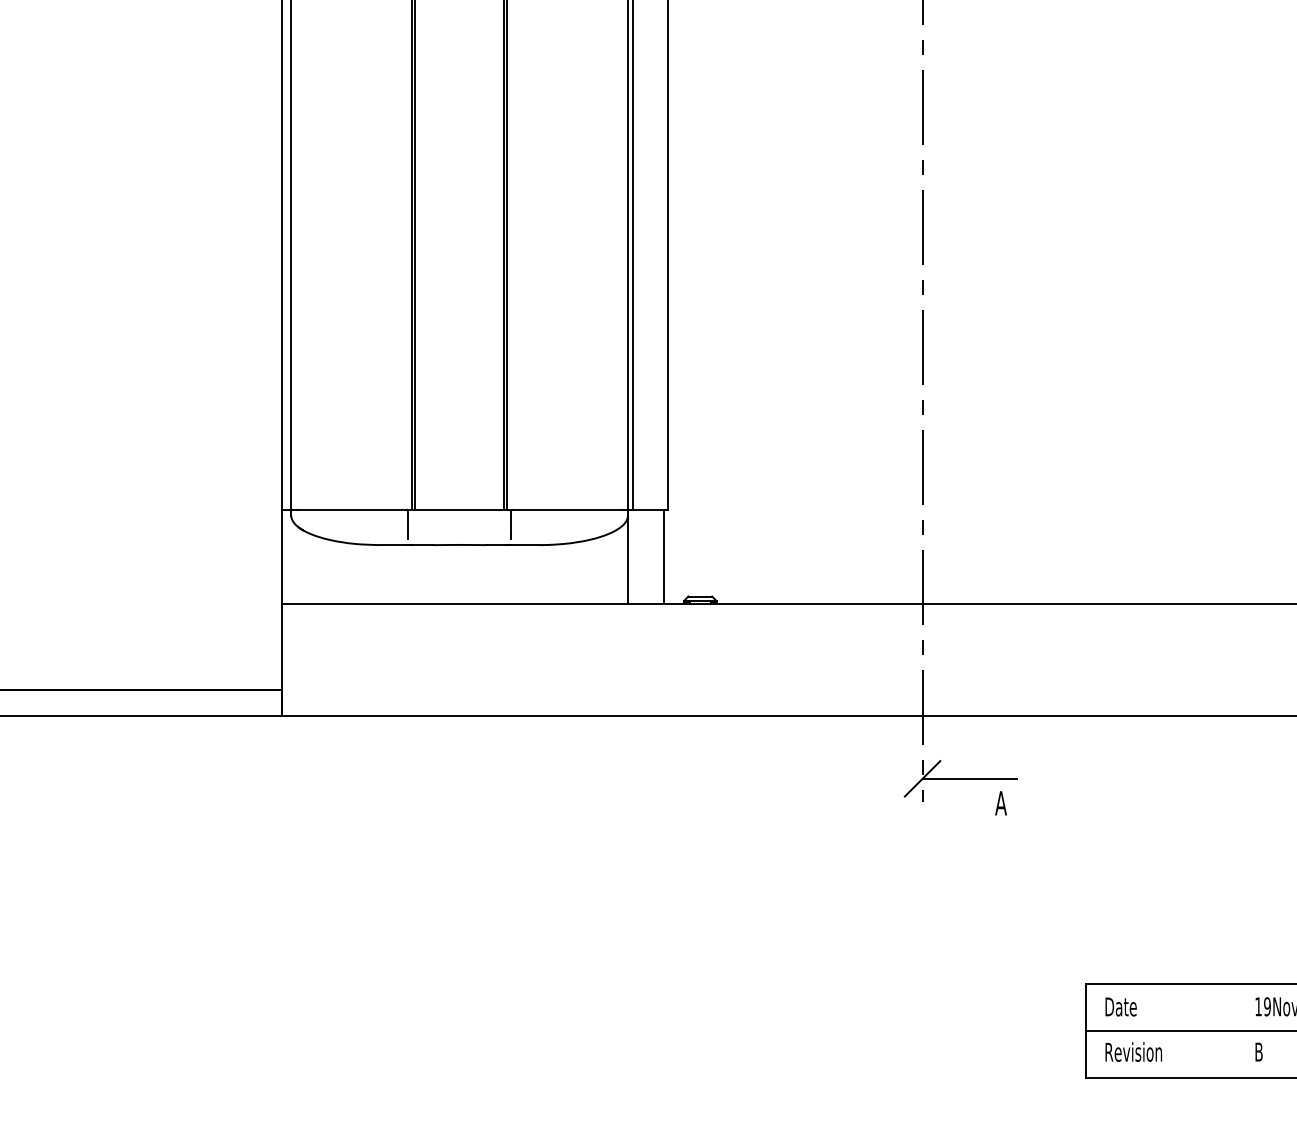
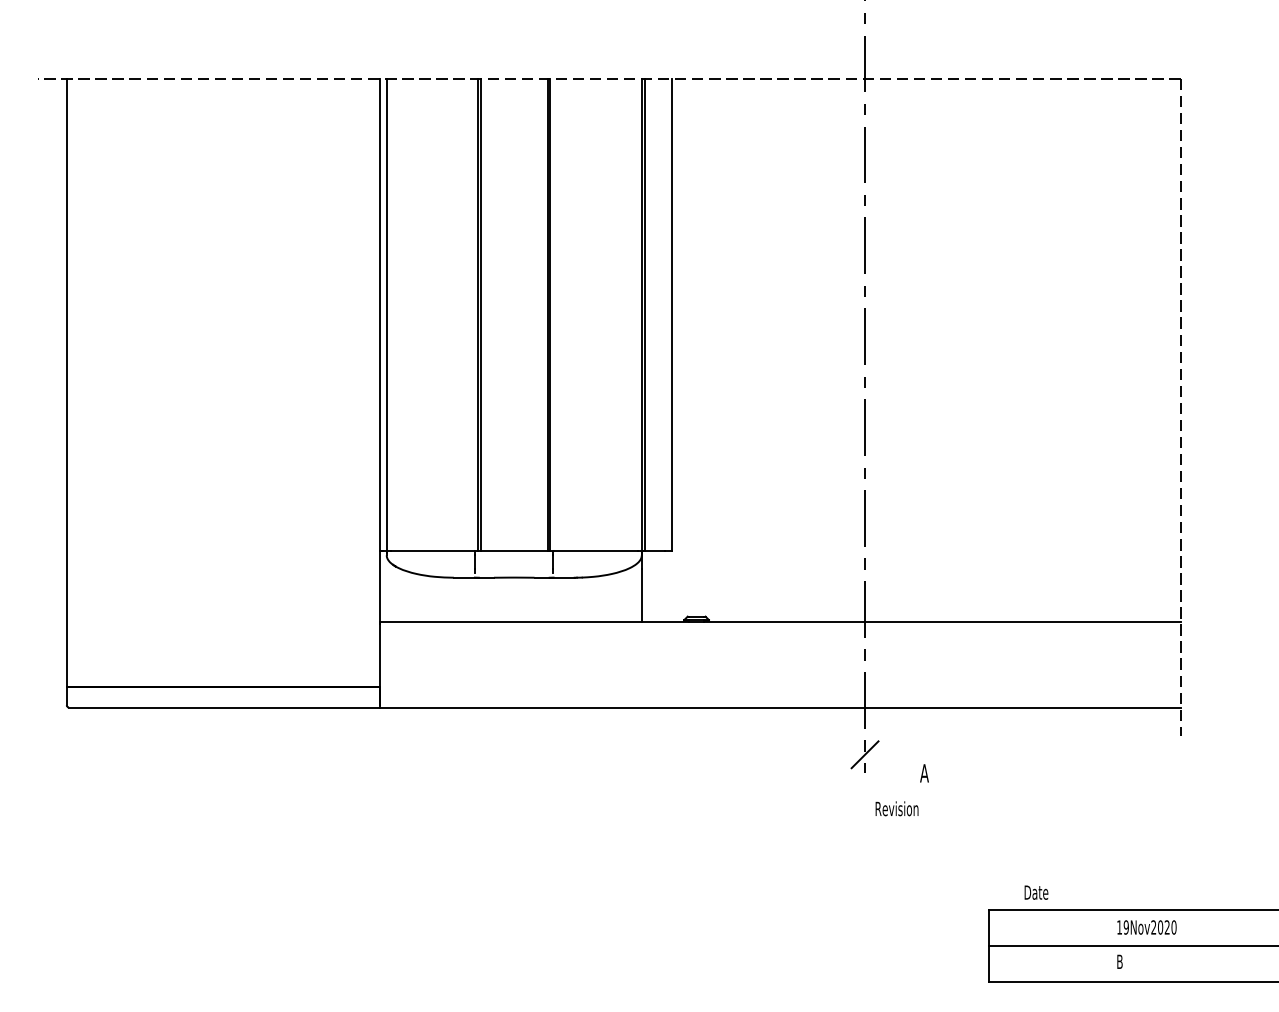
line: (664, 556) -> (669, 586), removed
line: (969, 778) -> (900, 754), removed
text: (1121, 1006) -> (1036, 892), moved
text: (1133, 1051) -> (896, 808), moved

